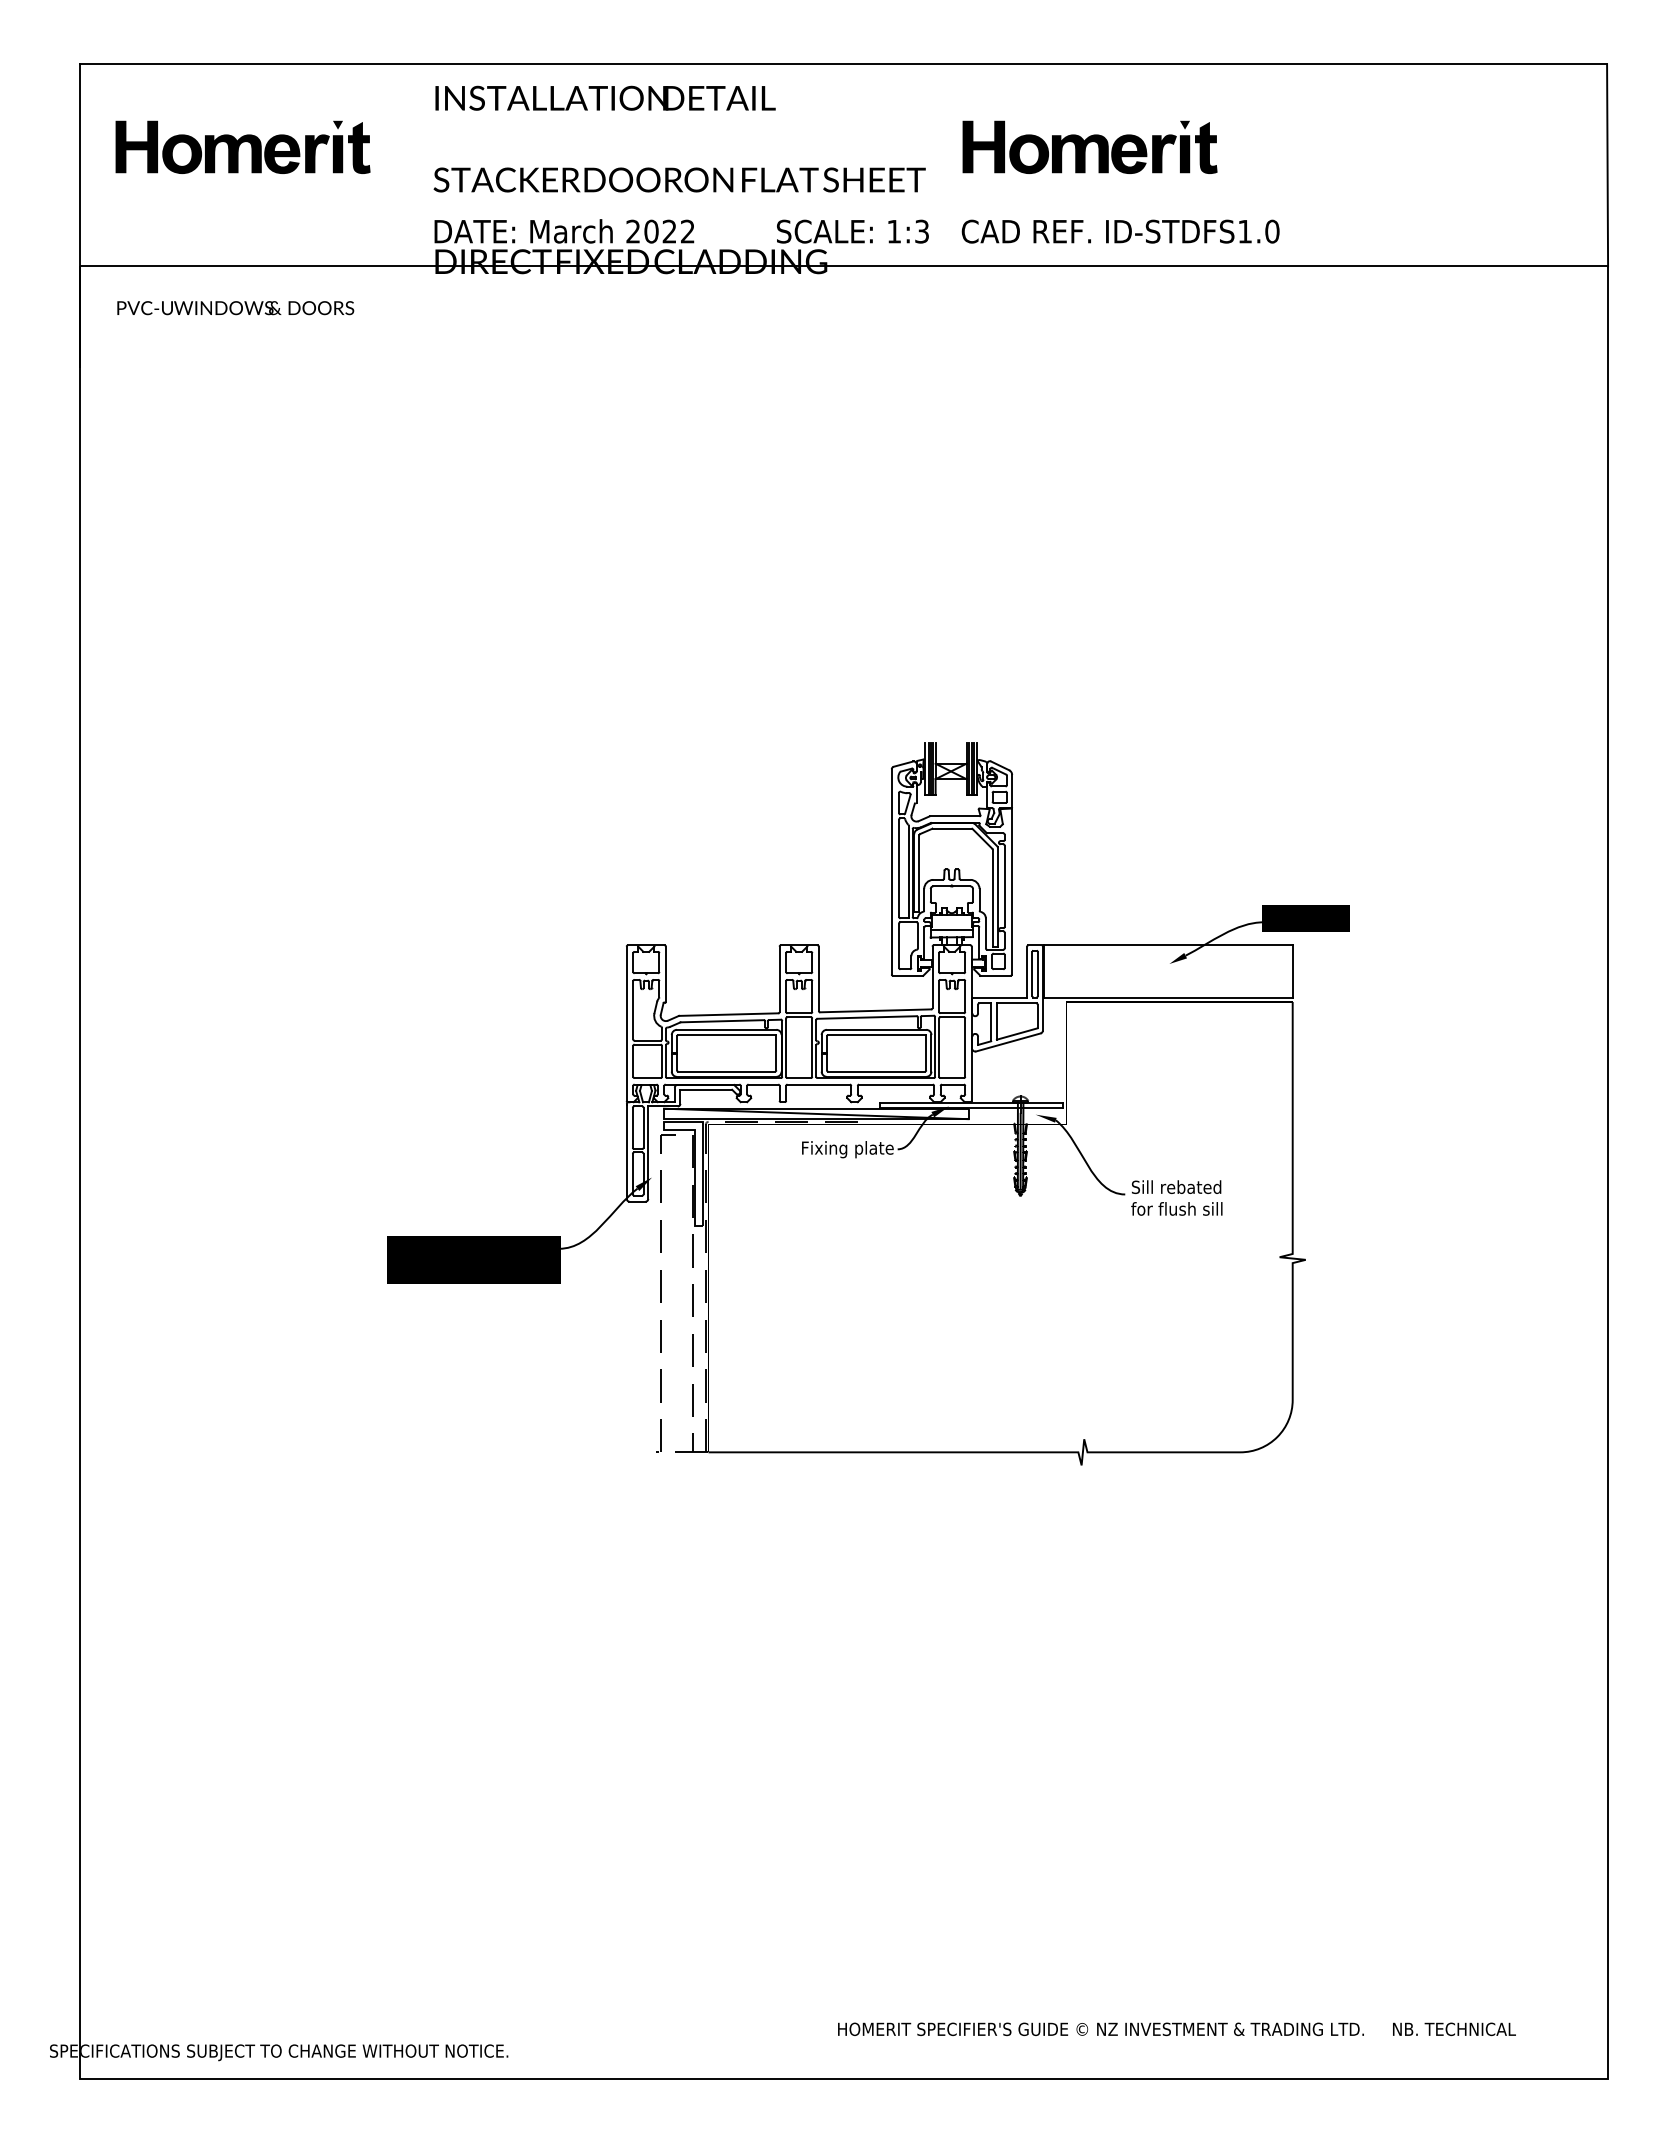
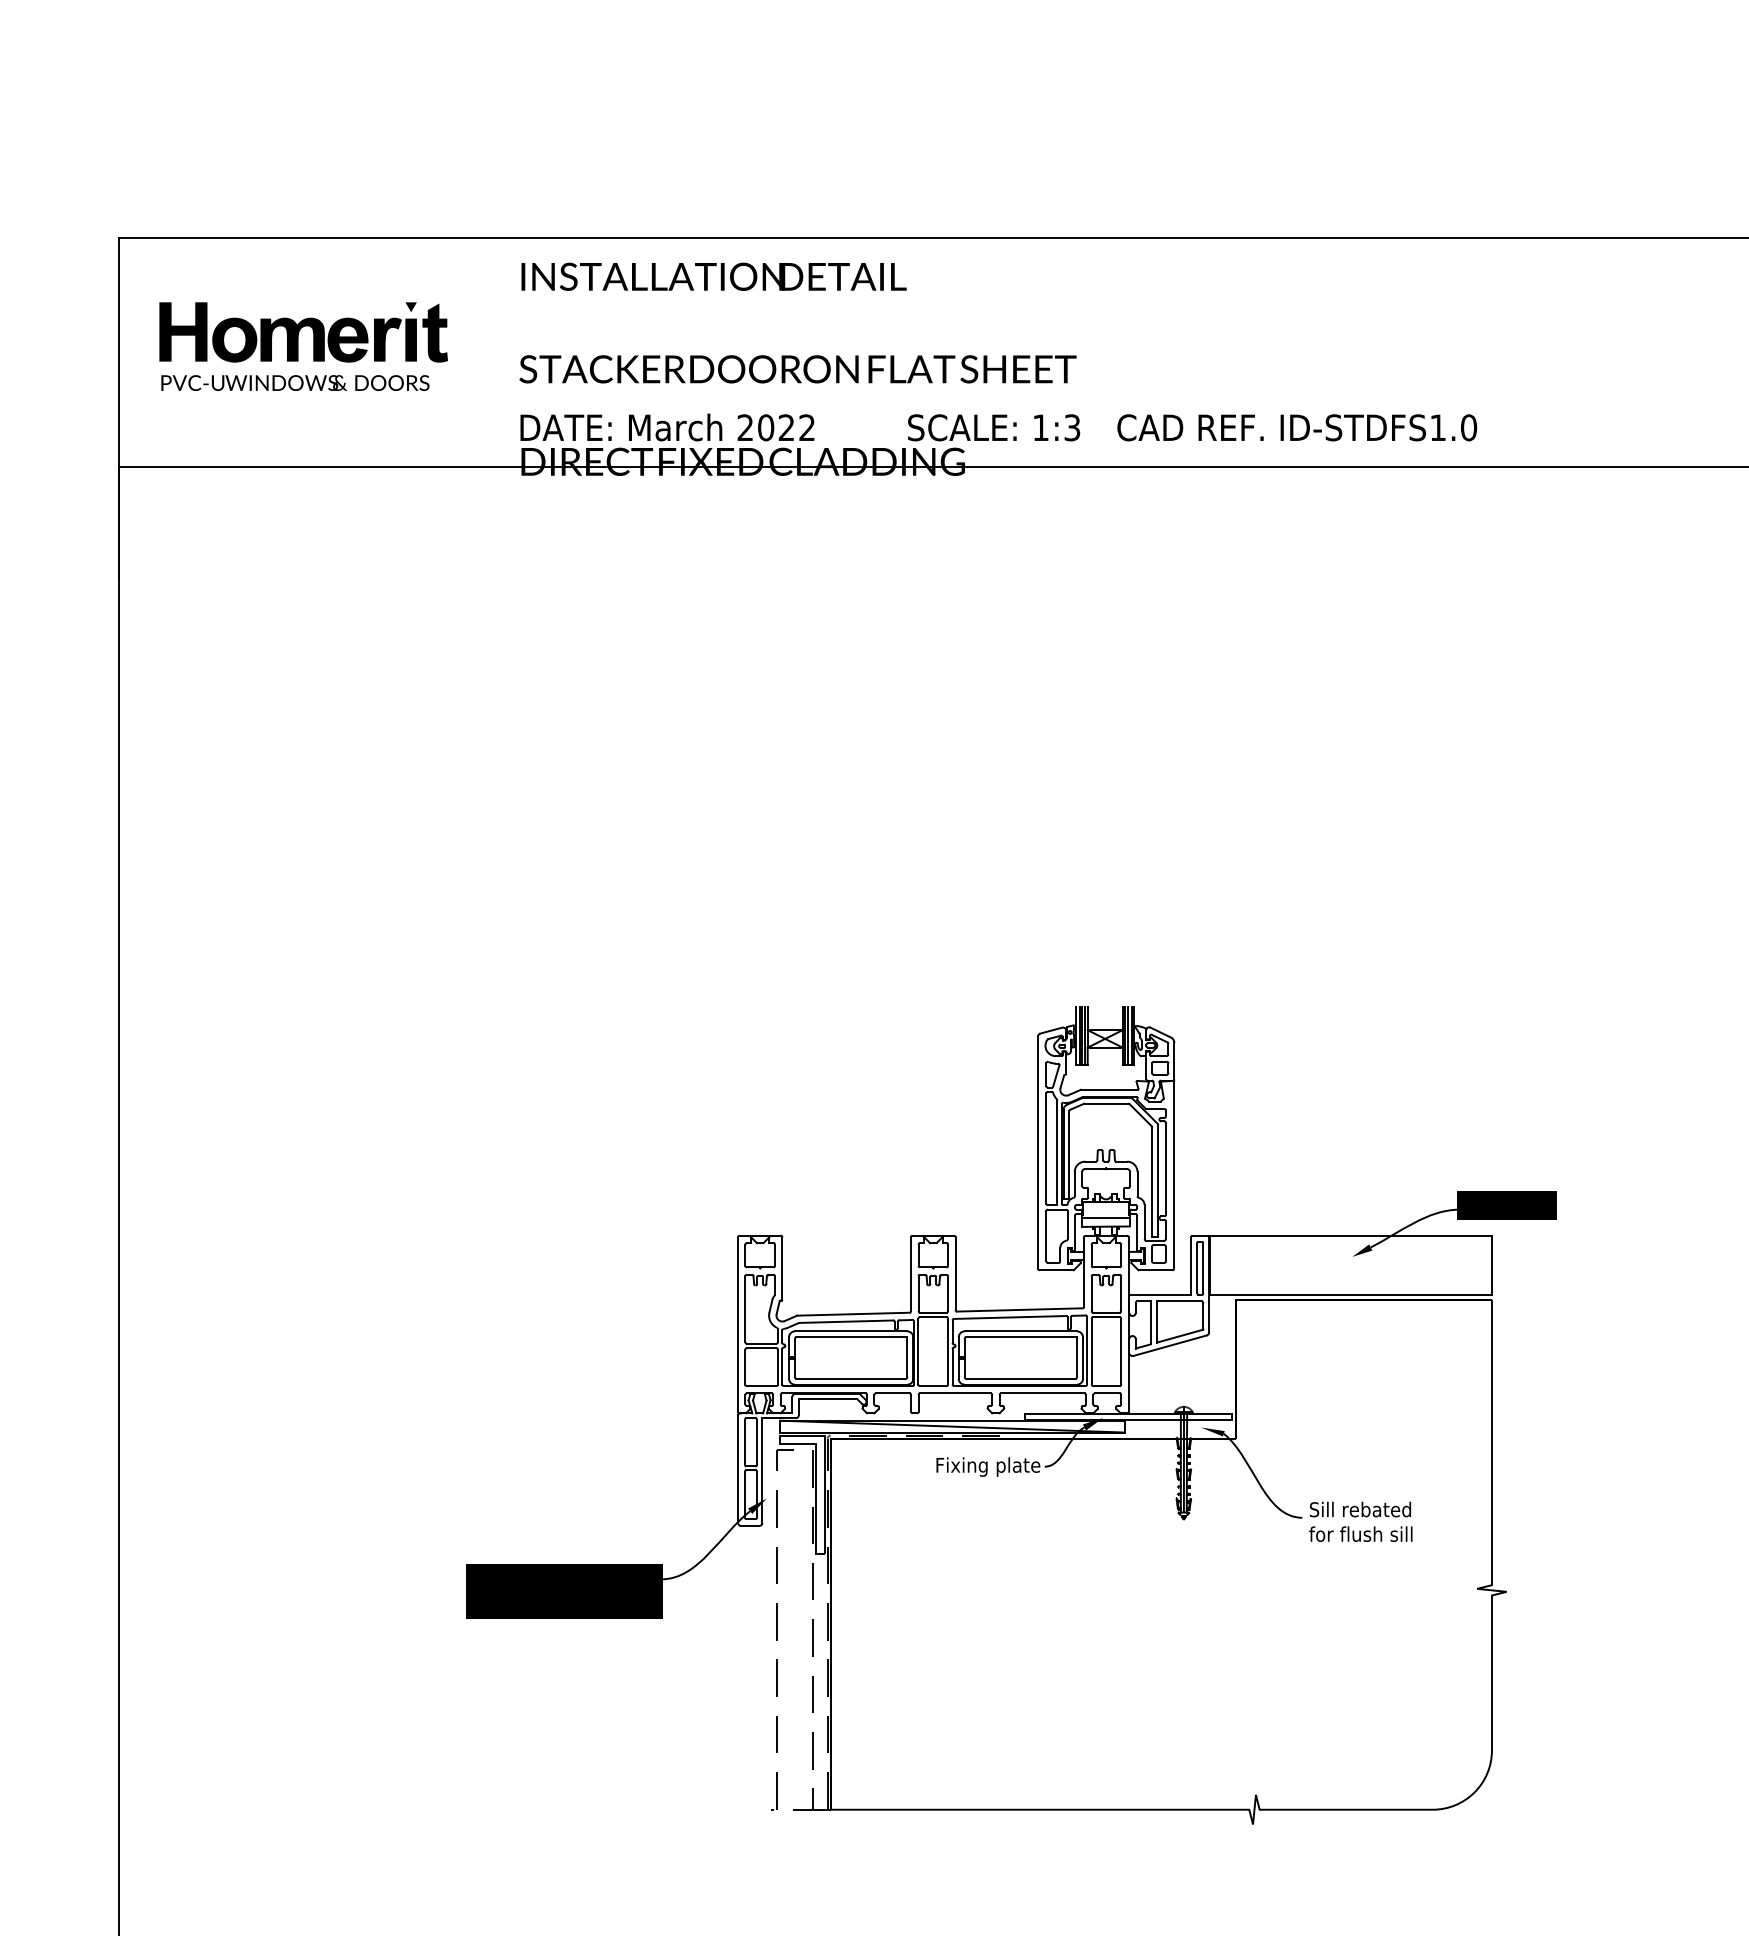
part: (1089, 146) -> (1261, 331), removed
text: (235, 308) -> (295, 383), moved

